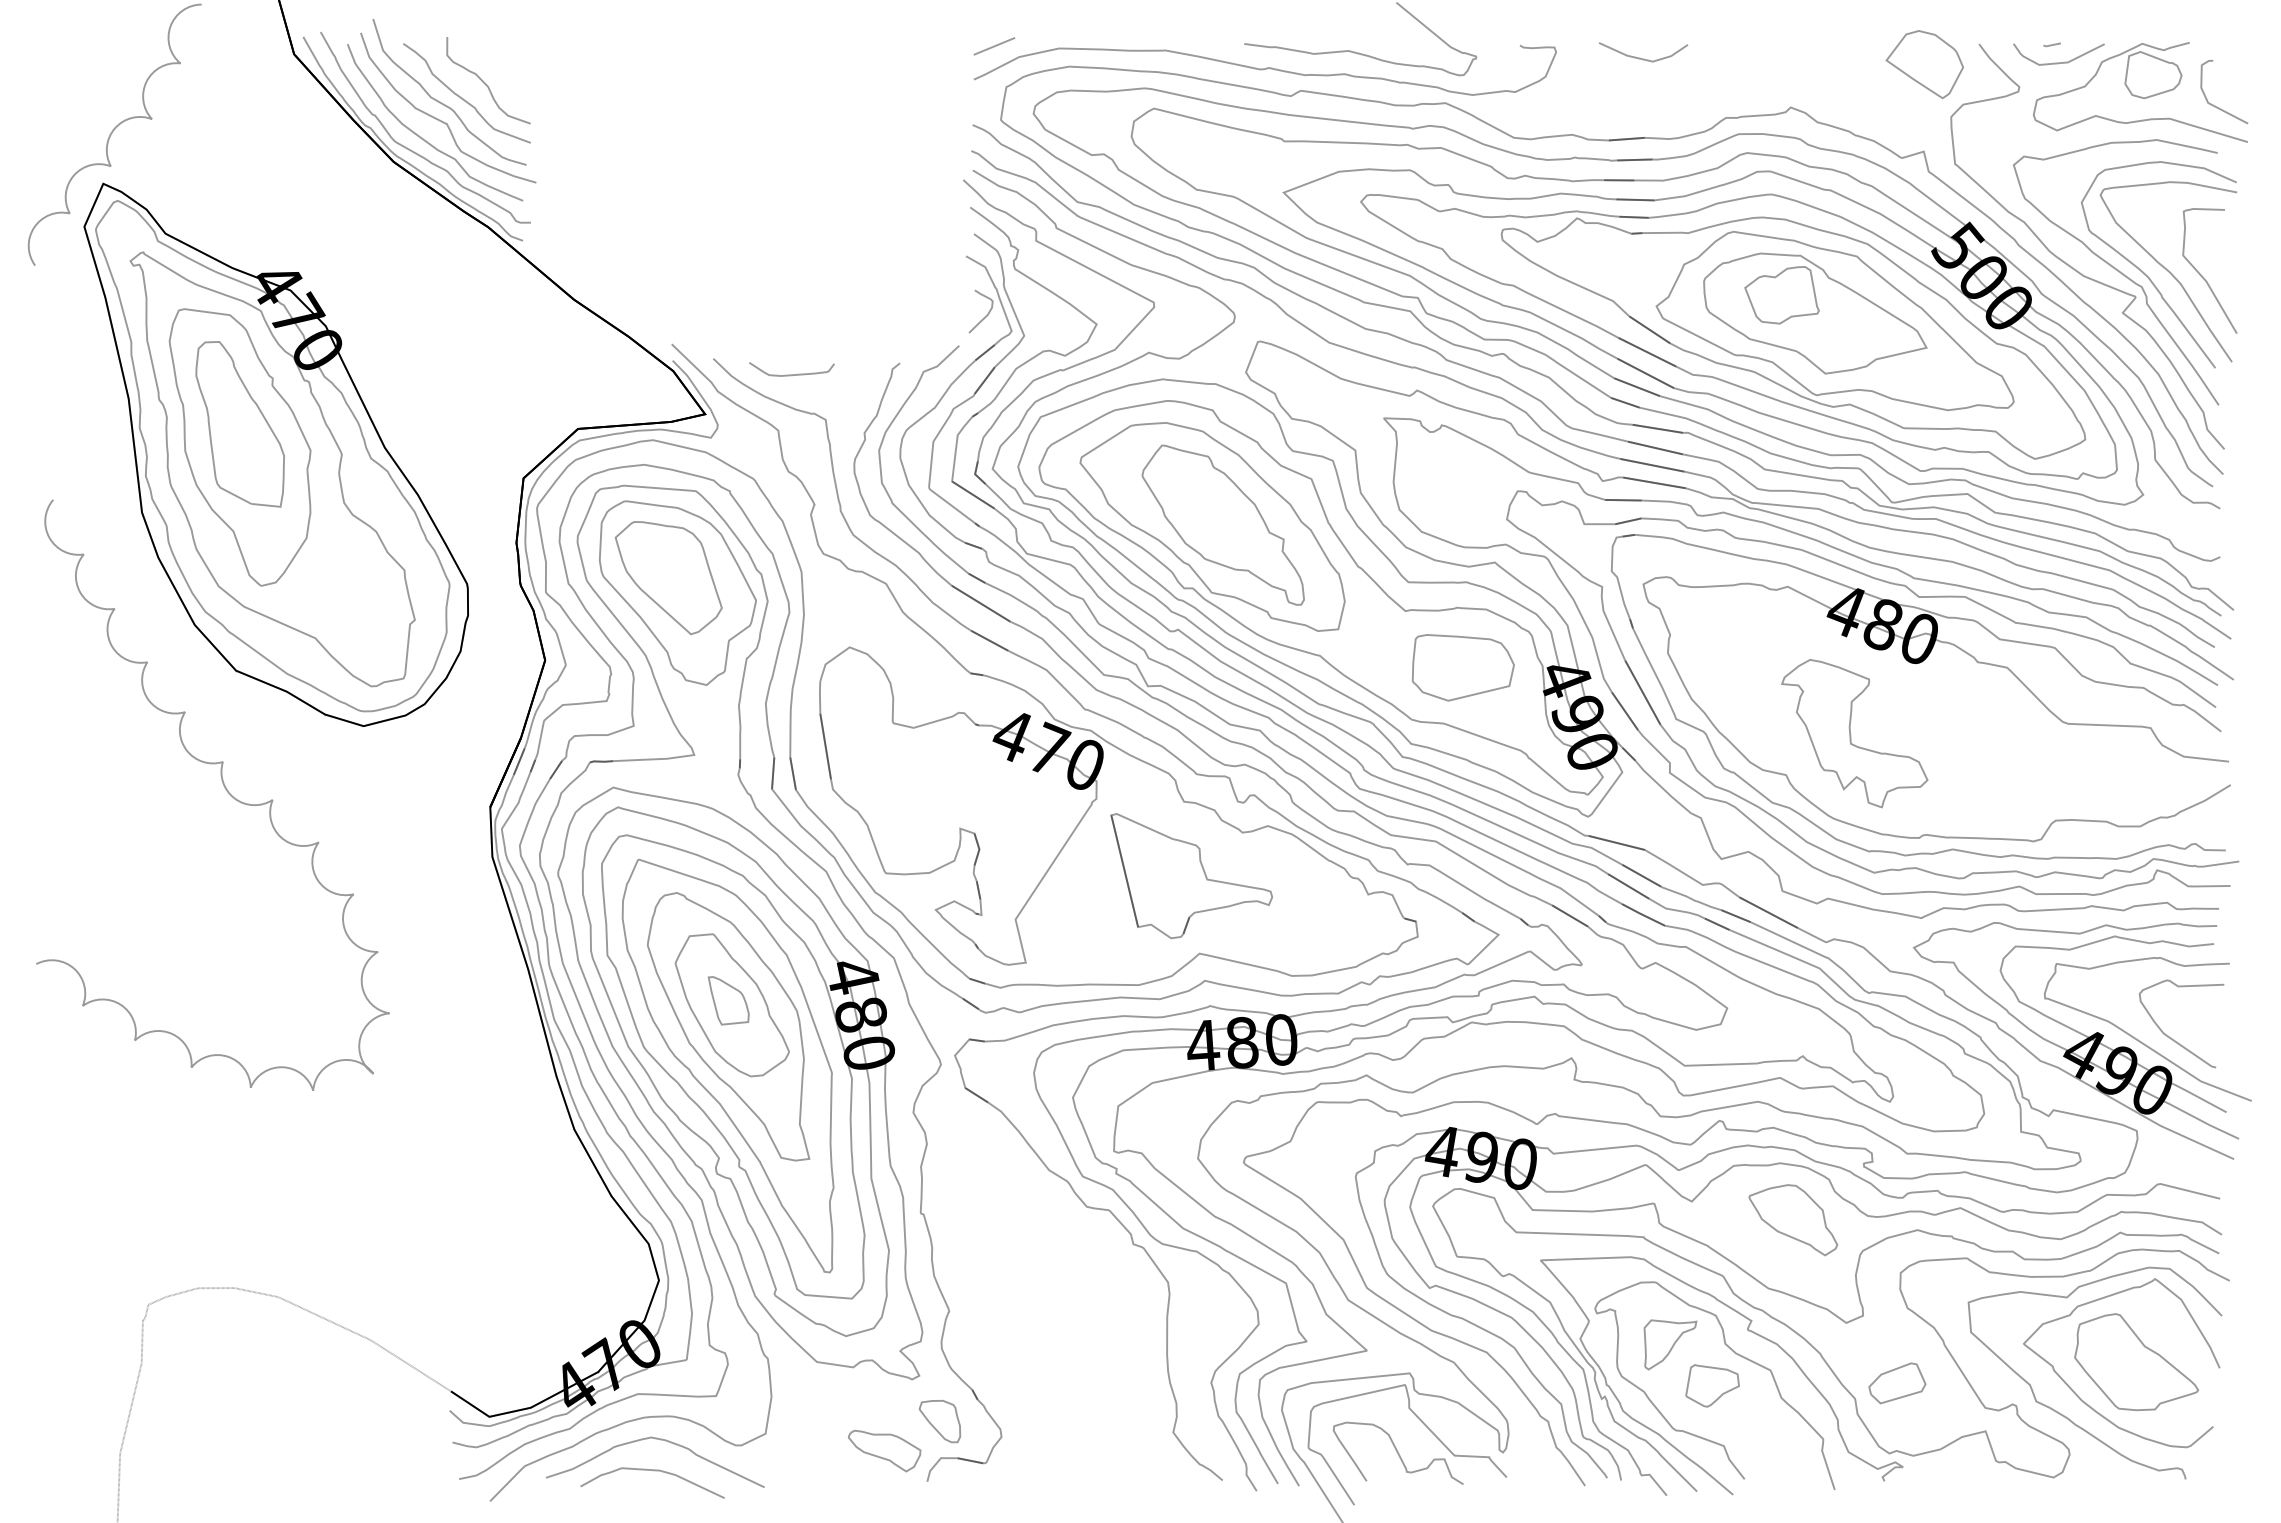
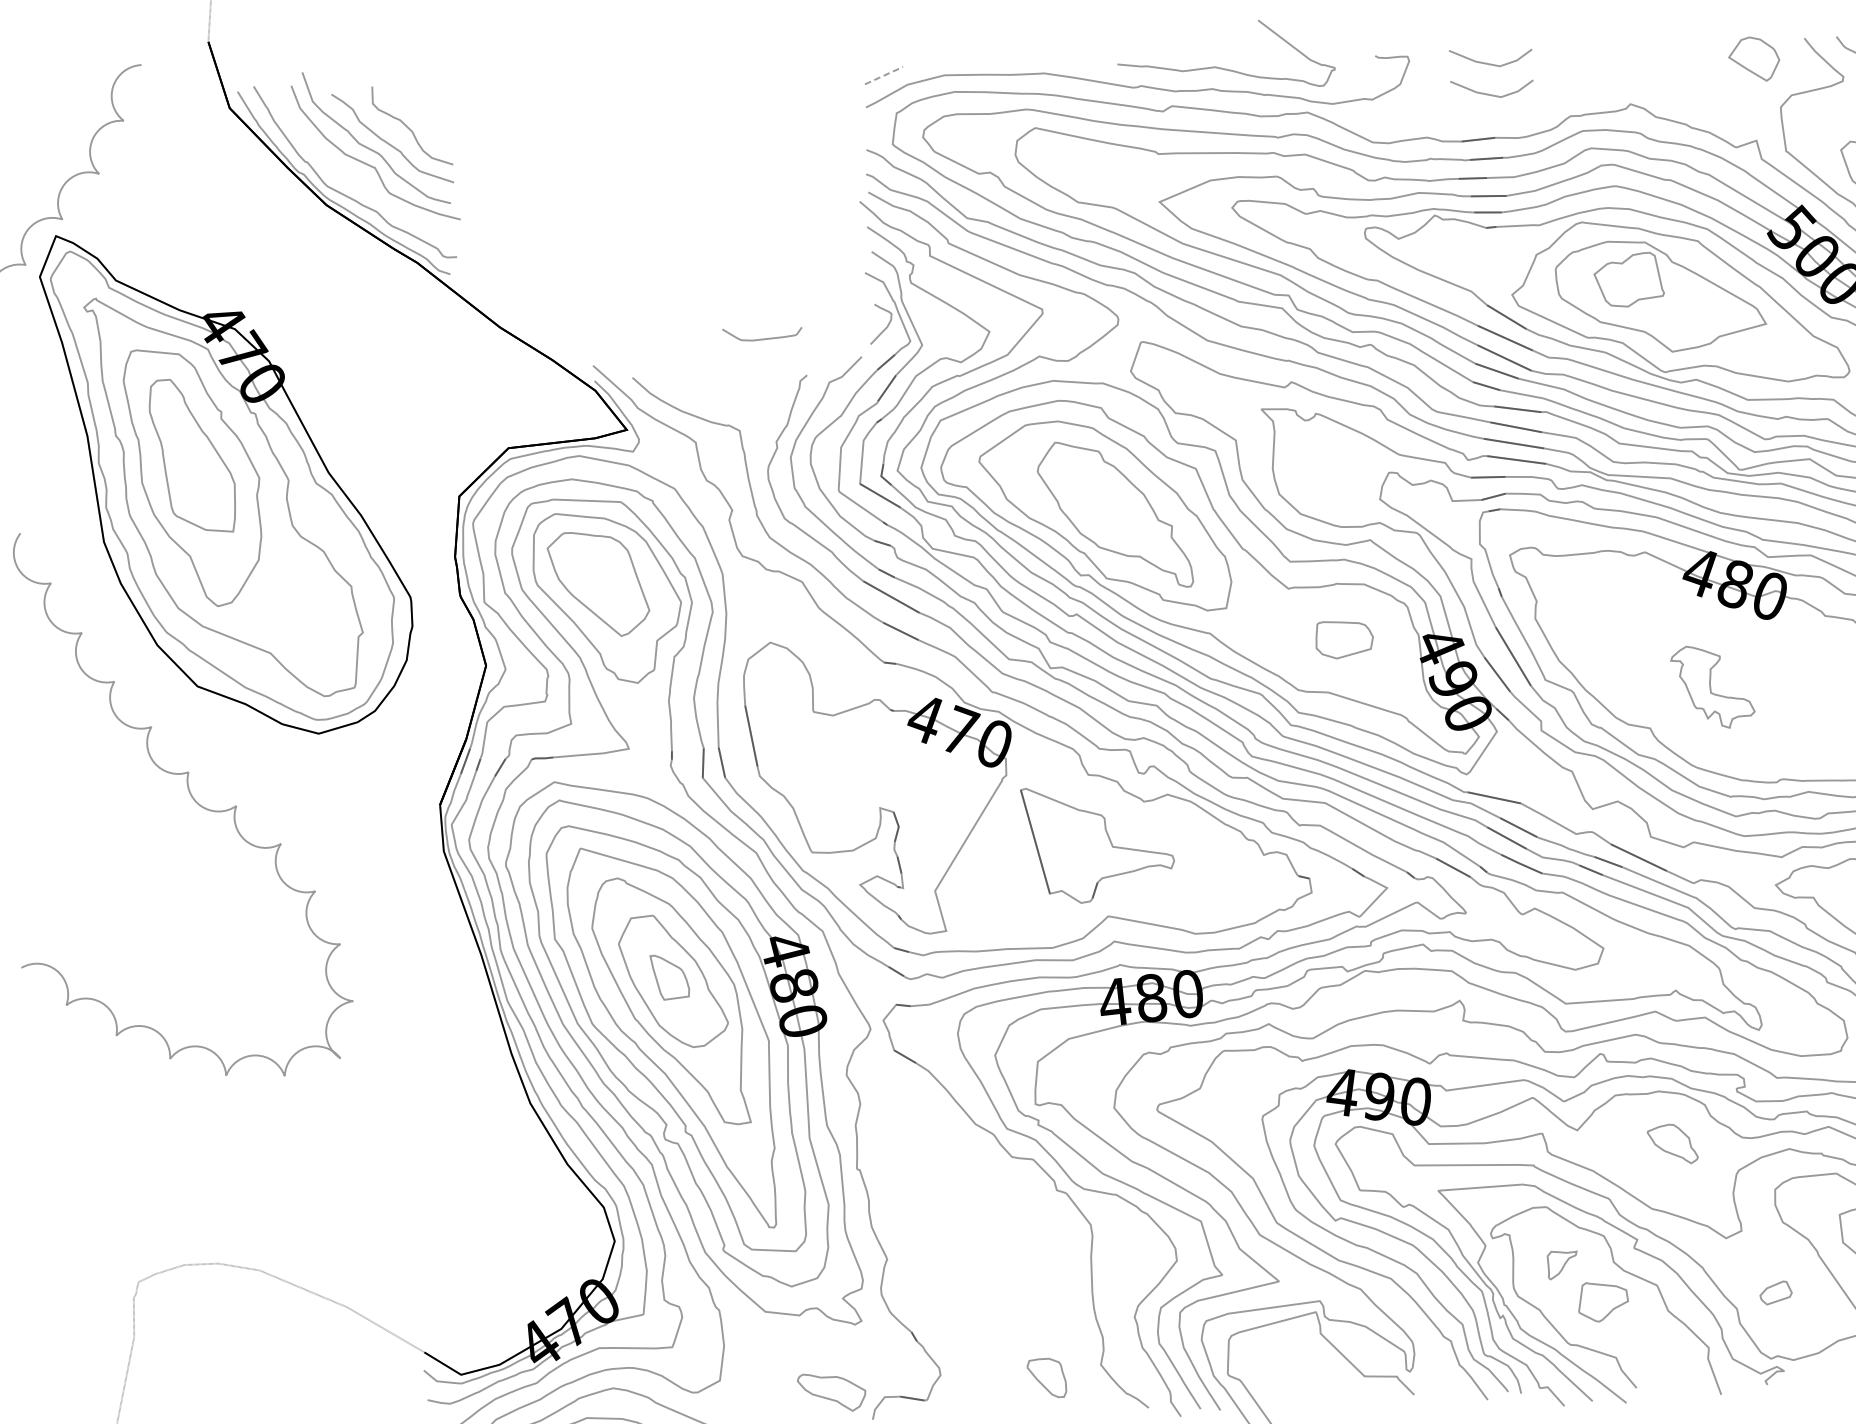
line: (994, 46) -> (884, 75), solid -> dashed
part: (1924, 64) -> (1753, 59), size x0.7
line: (1643, 91) -> (1492, 94), added
curve: (423, 138) -> (353, 182), removed
curve: (791, 374) -> (762, 338), moved
part: (1463, 667) -> (1344, 639), size x0.6
part: (1854, 733) -> (1712, 687), size x0.6
part: (1792, 1220) -> (1672, 1144), size x0.6
part: (1670, 1344) -> (1562, 1264), size x0.6
part: (1897, 1383) -> (1776, 1293), size x0.6
part: (939, 1421) -> (1046, 1378), moved
curve: (1398, 1452) -> (1312, 1375), removed

